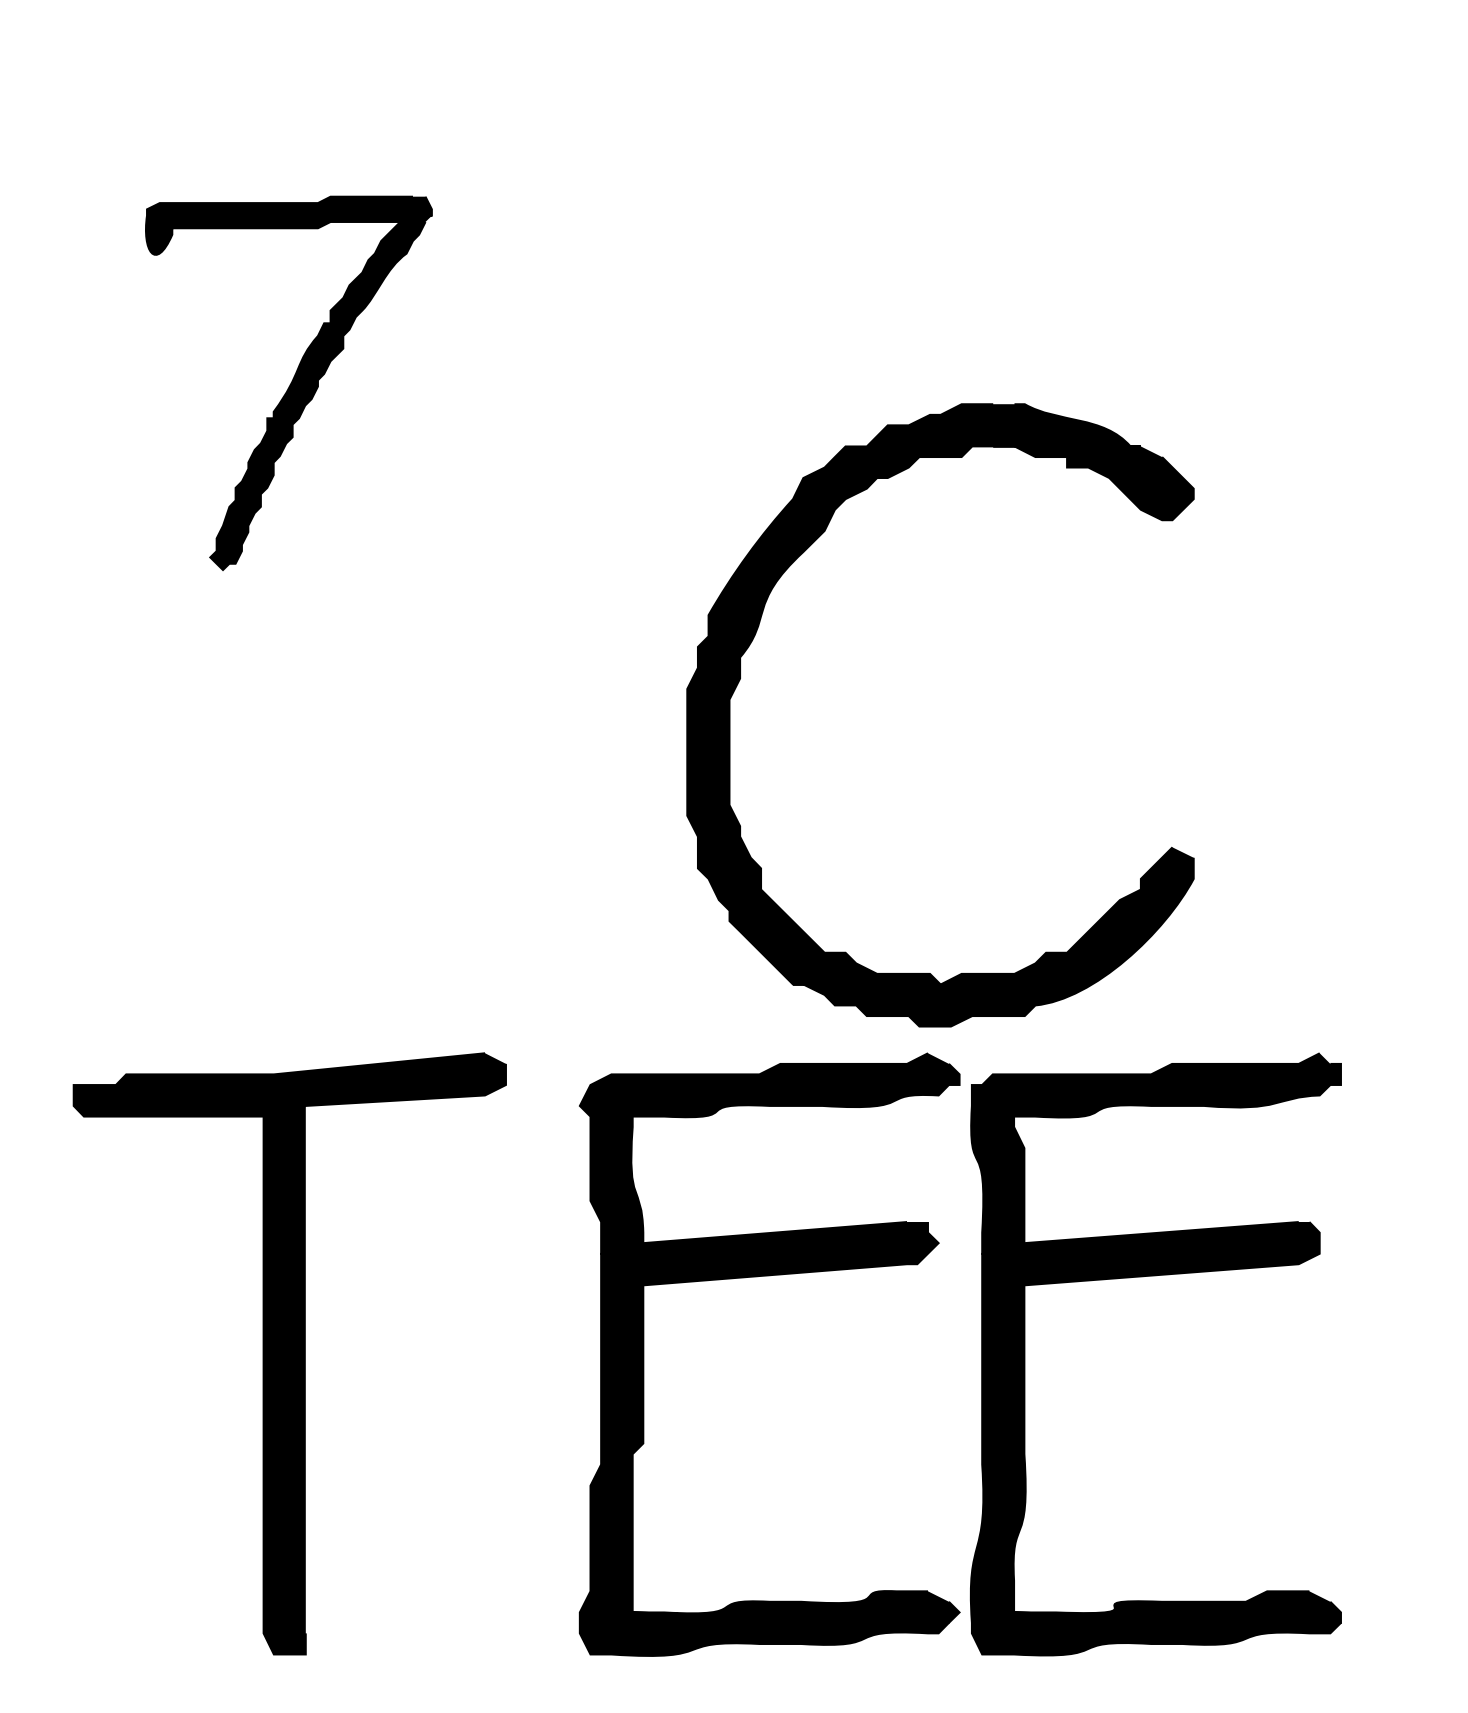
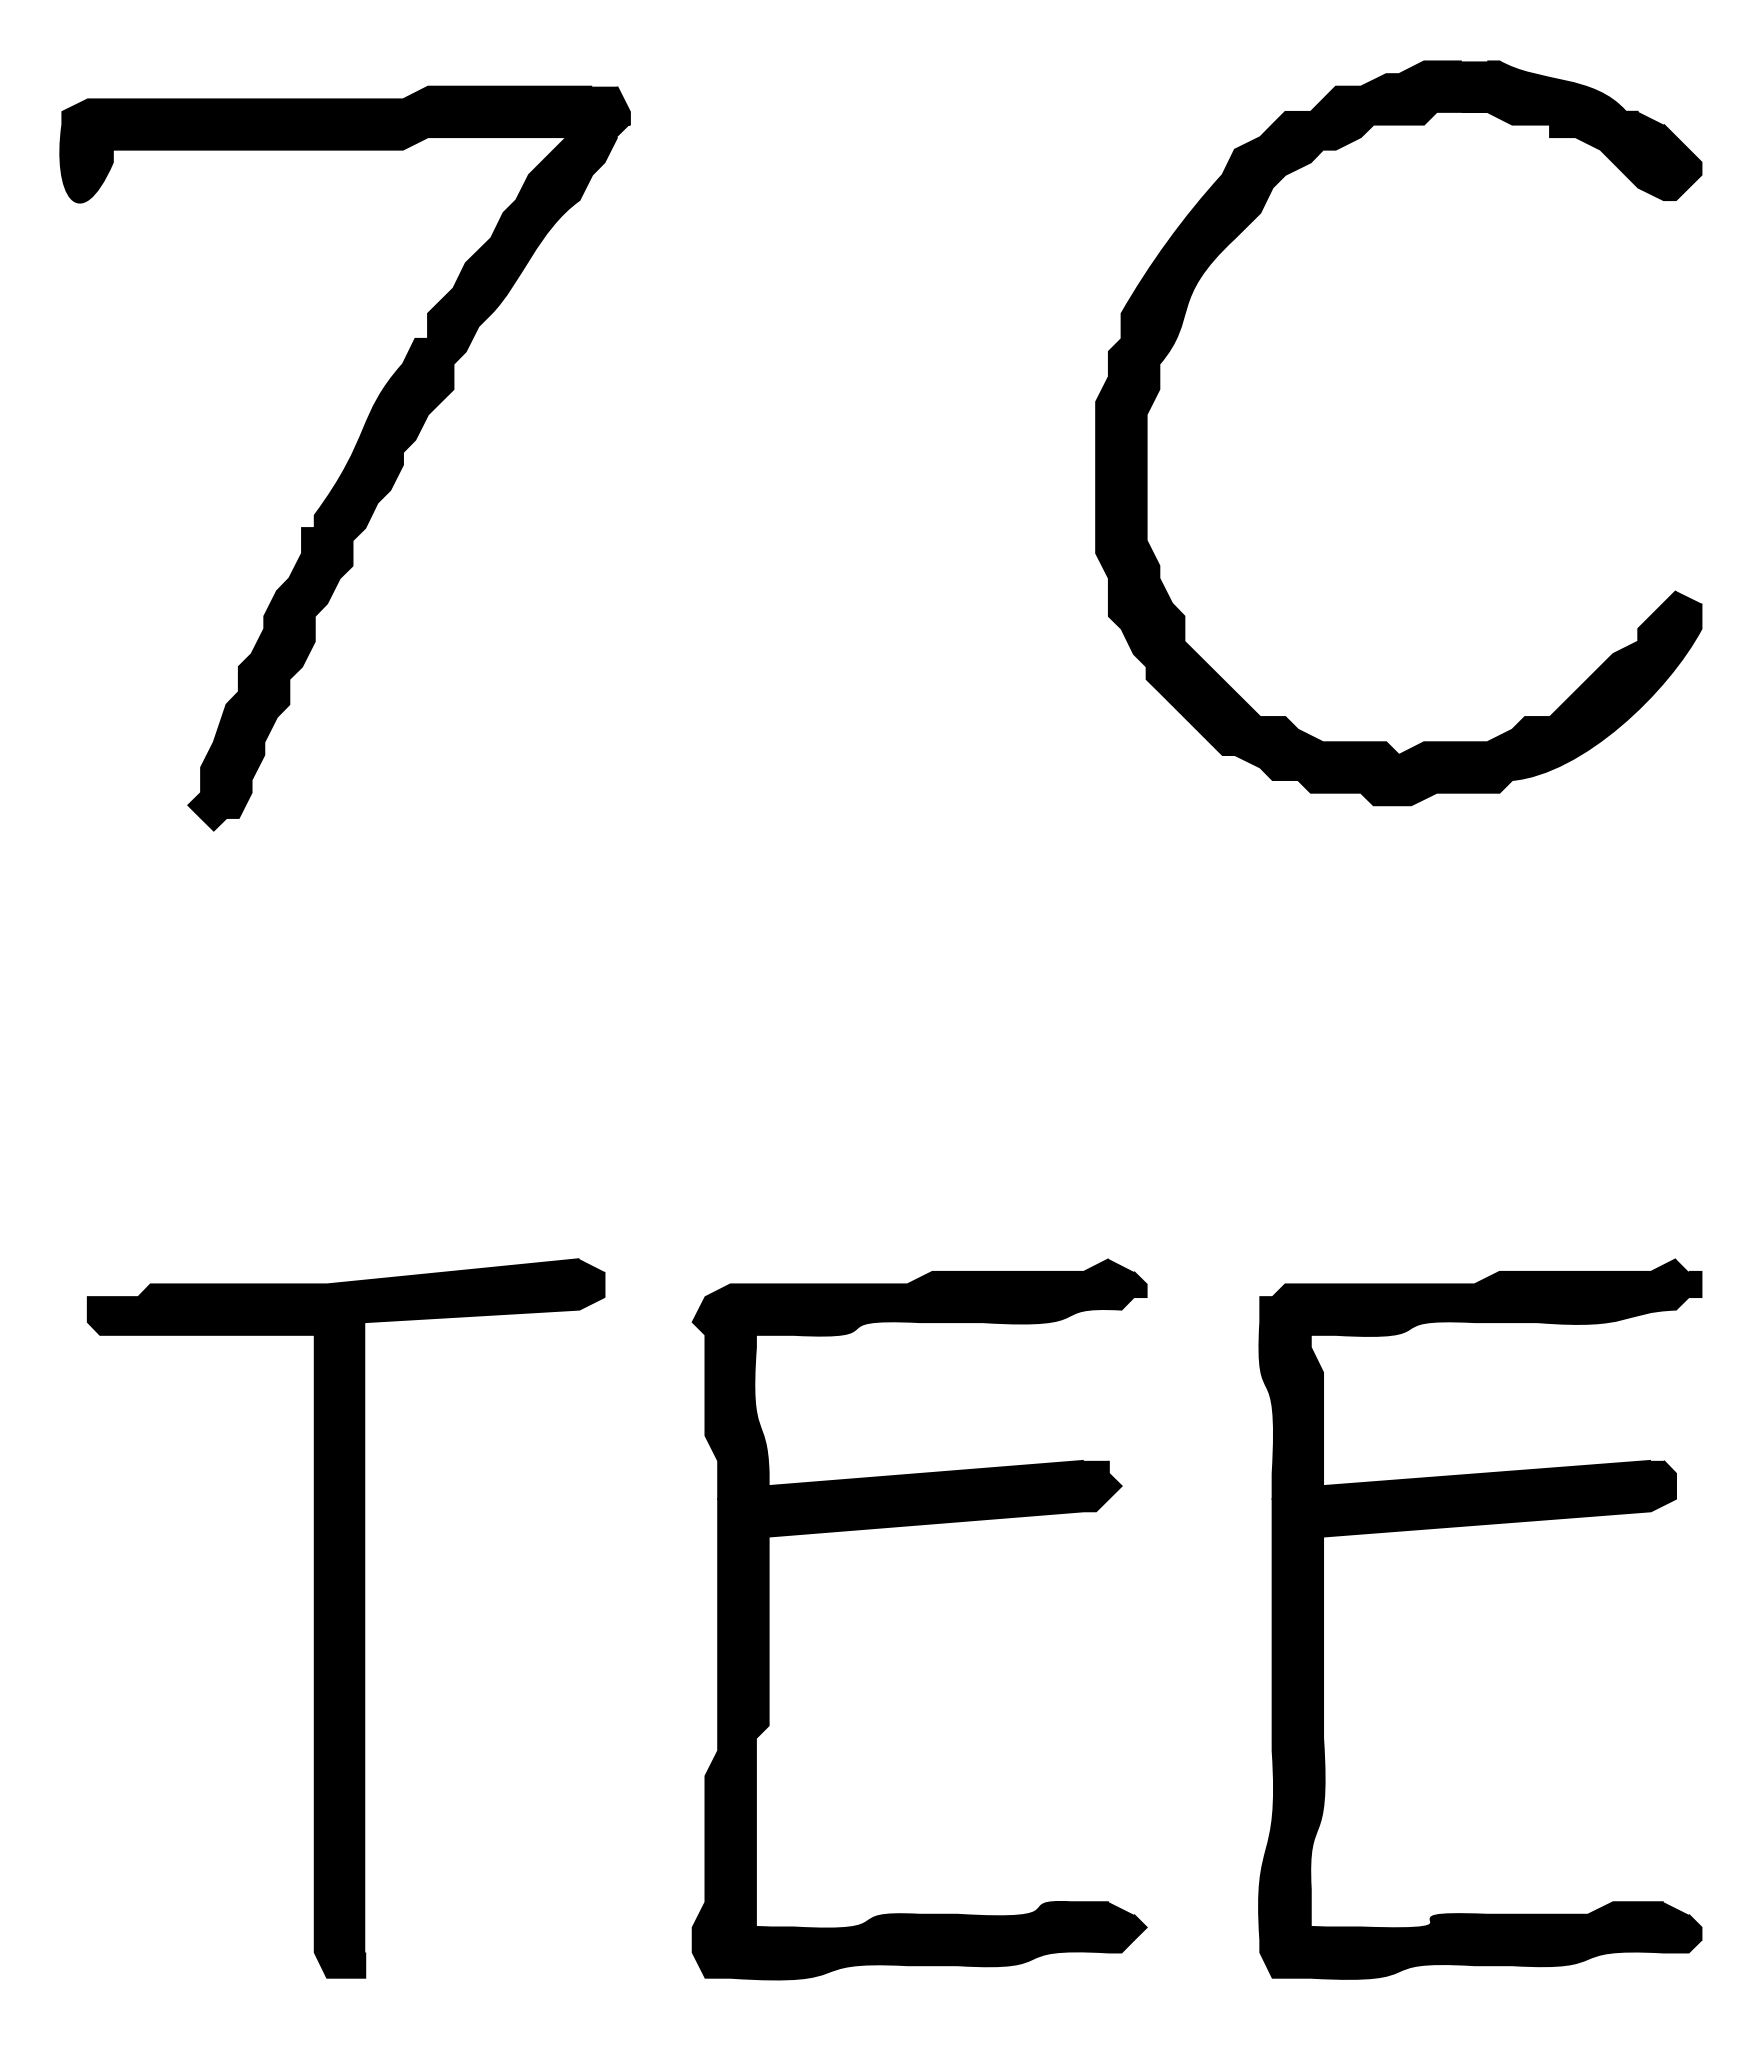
part: (288, 383) -> (344, 458), size x1.67
part: (756, 634) -> (1178, 336), moved
part: (1147, 1276) -> (1470, 1526), moved

